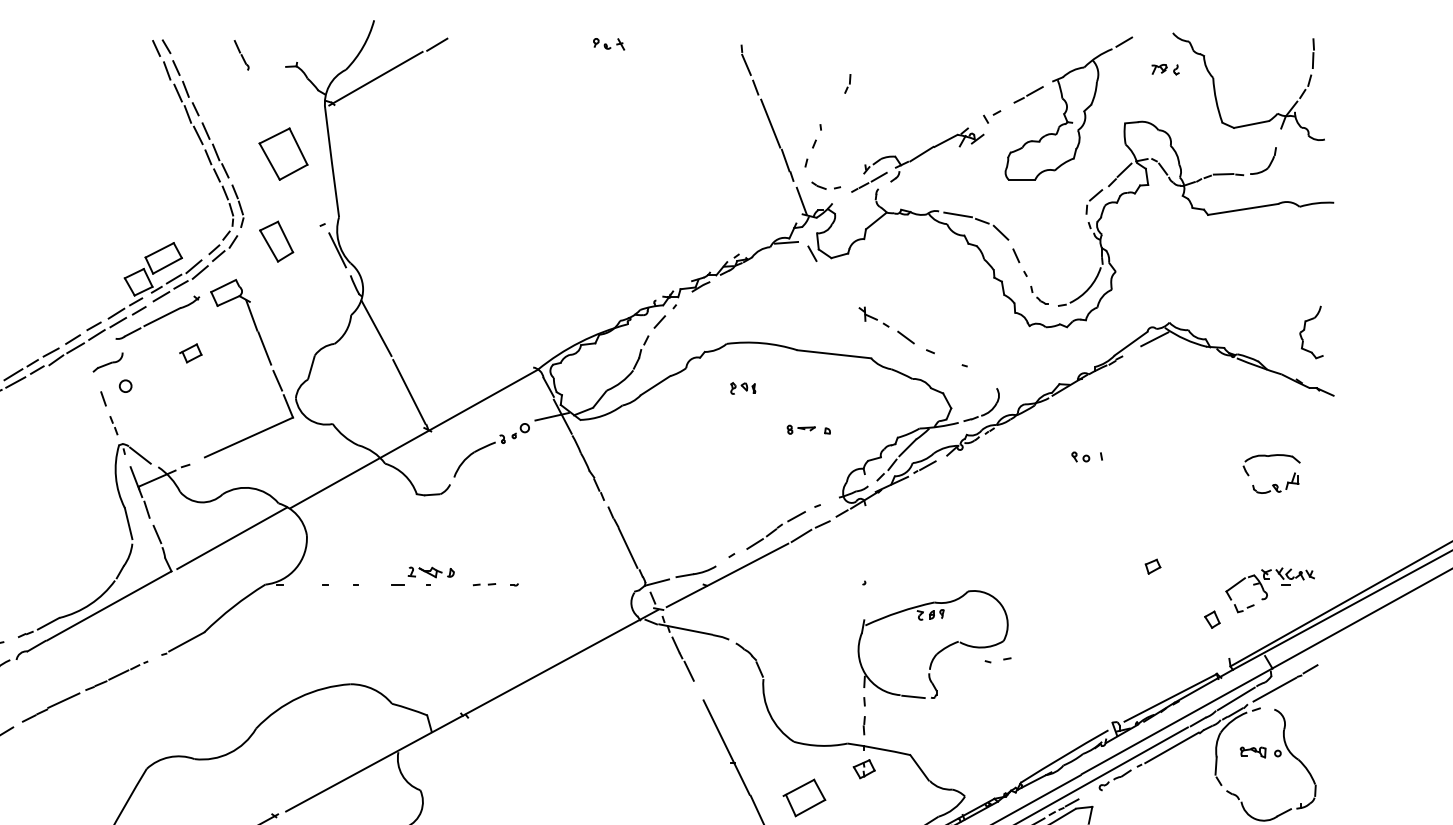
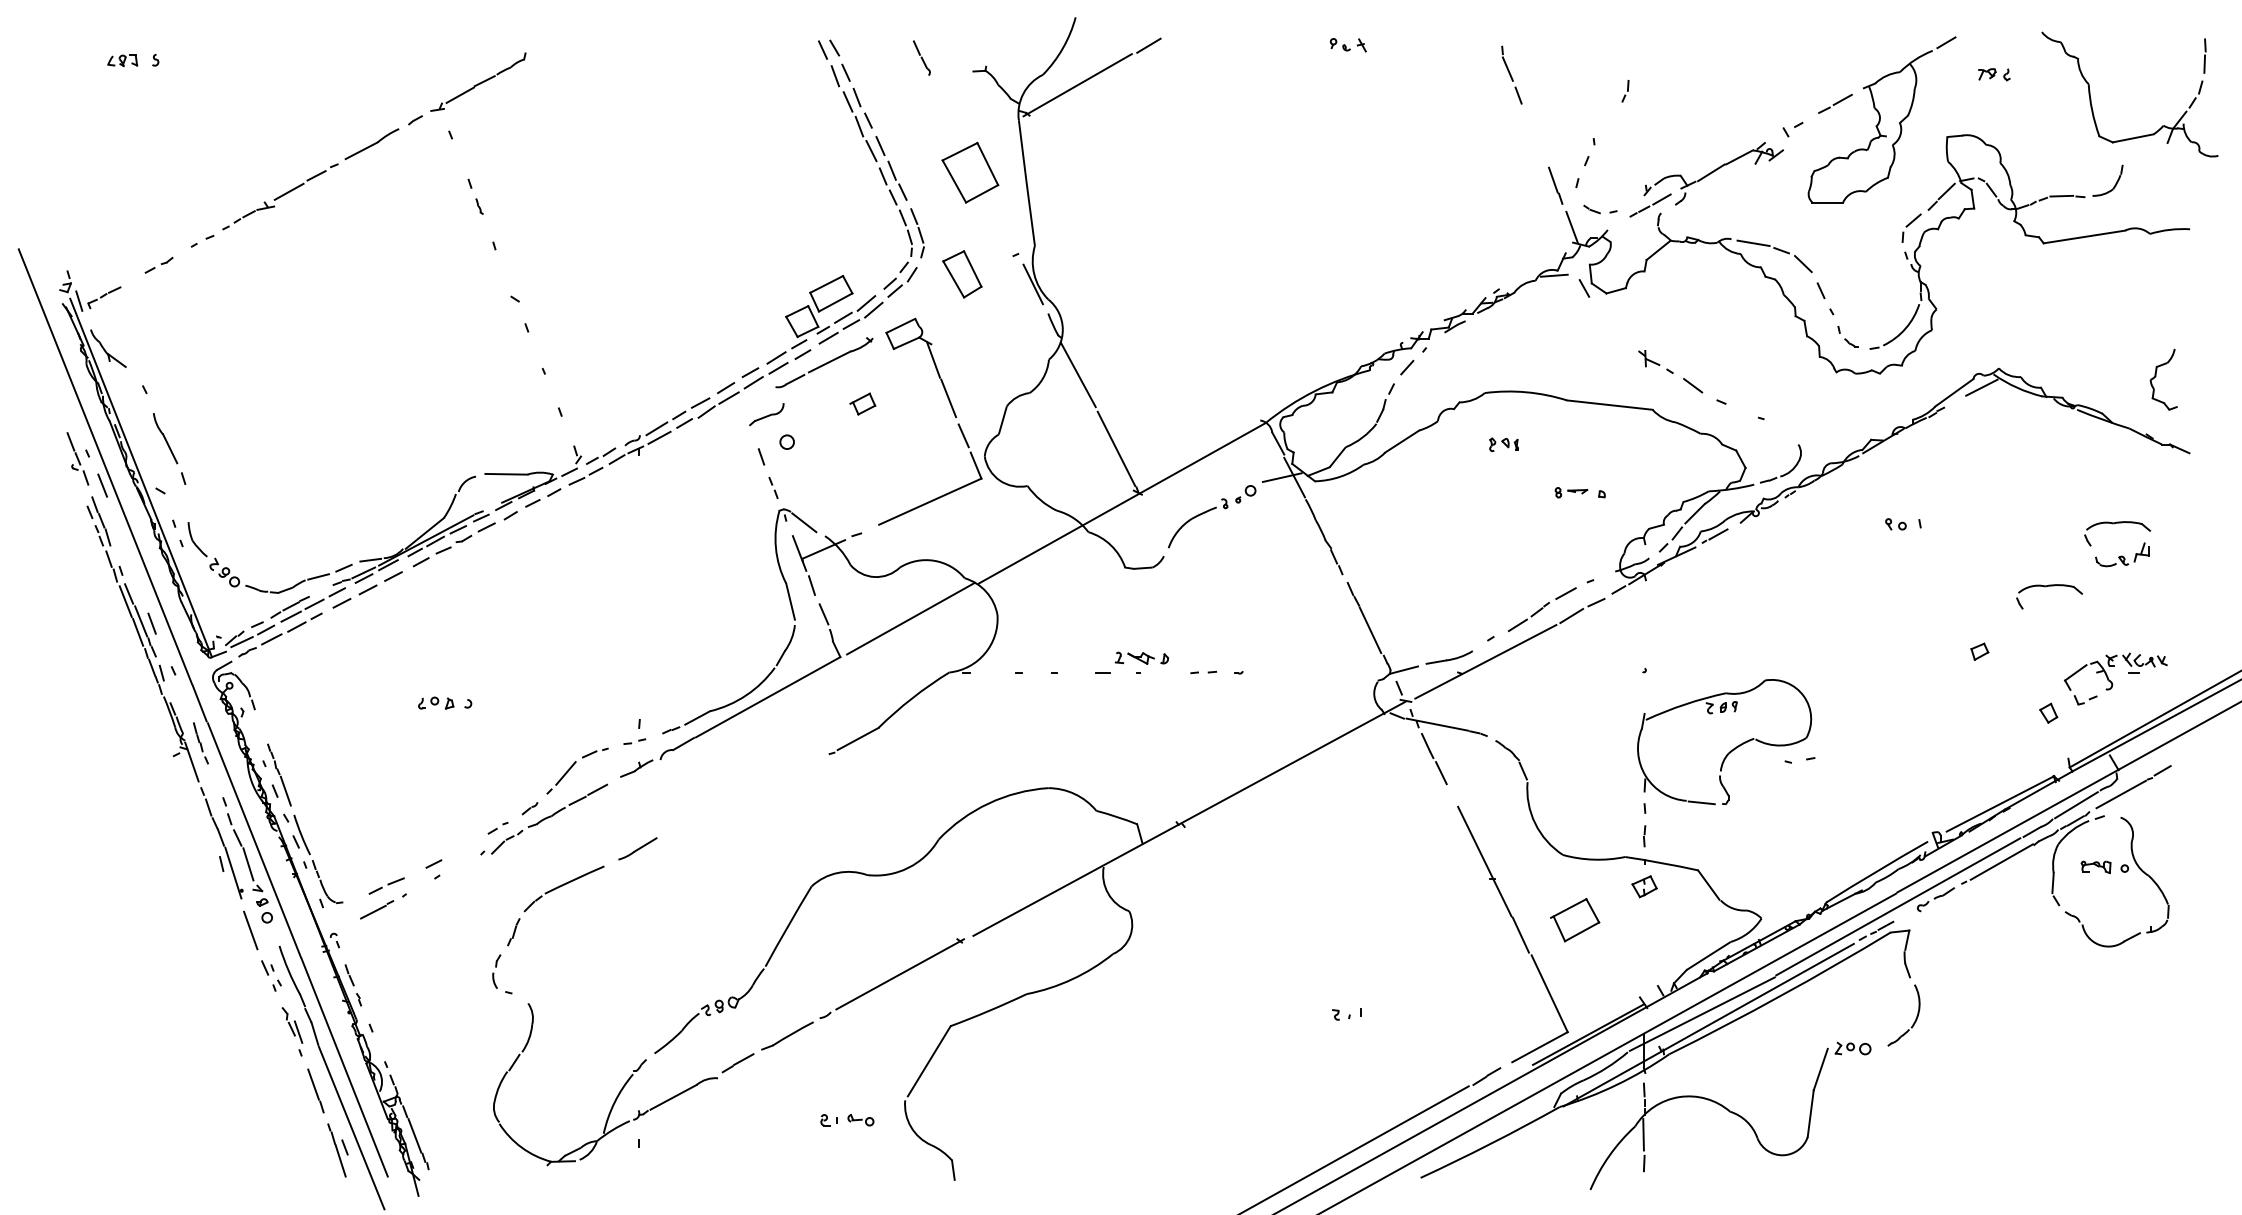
part: (1215, 90) -> (2091, 98), moved
line: (770, 123) -> (1535, 137), removed
part: (1210, 511) -> (2046, 587), added
part: (84, 691) -> (739, 796), removed

